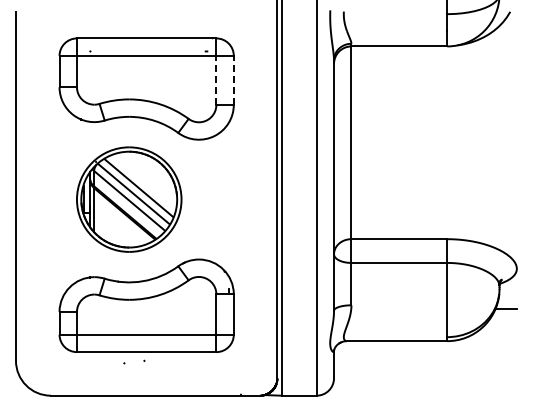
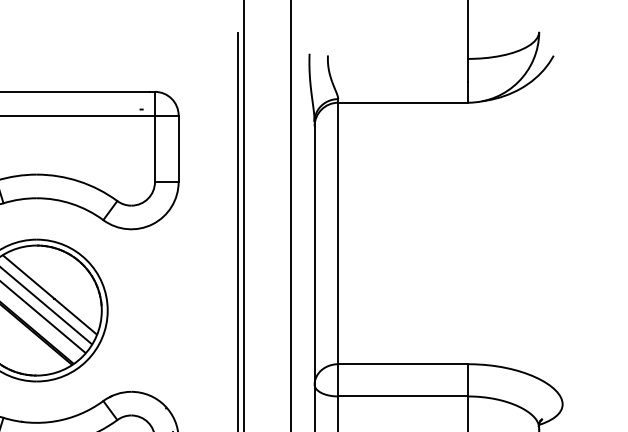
line: (216, 80) -> (155, 148), dashed -> solid
line: (233, 80) -> (178, 148), dashed -> solid

